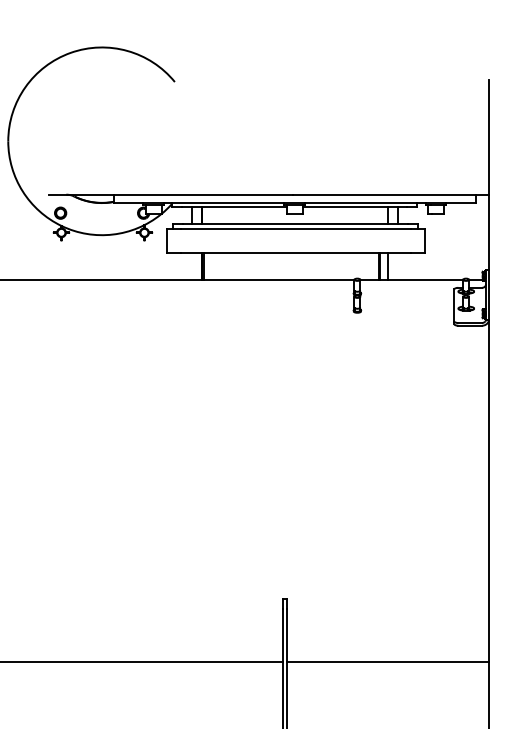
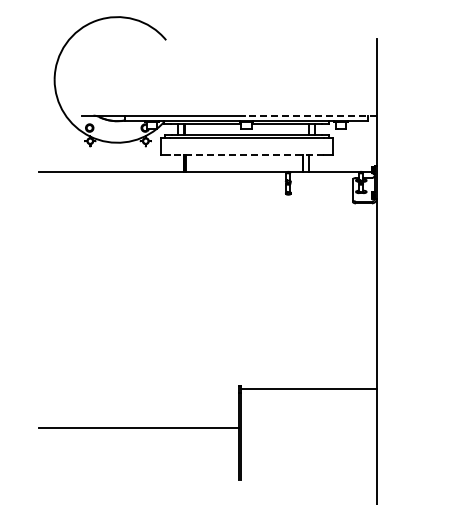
line: (390, 194) -> (310, 115), solid -> dashed
line: (294, 252) -> (246, 154), solid -> dashed
line: (387, 661) -> (308, 389), moved

